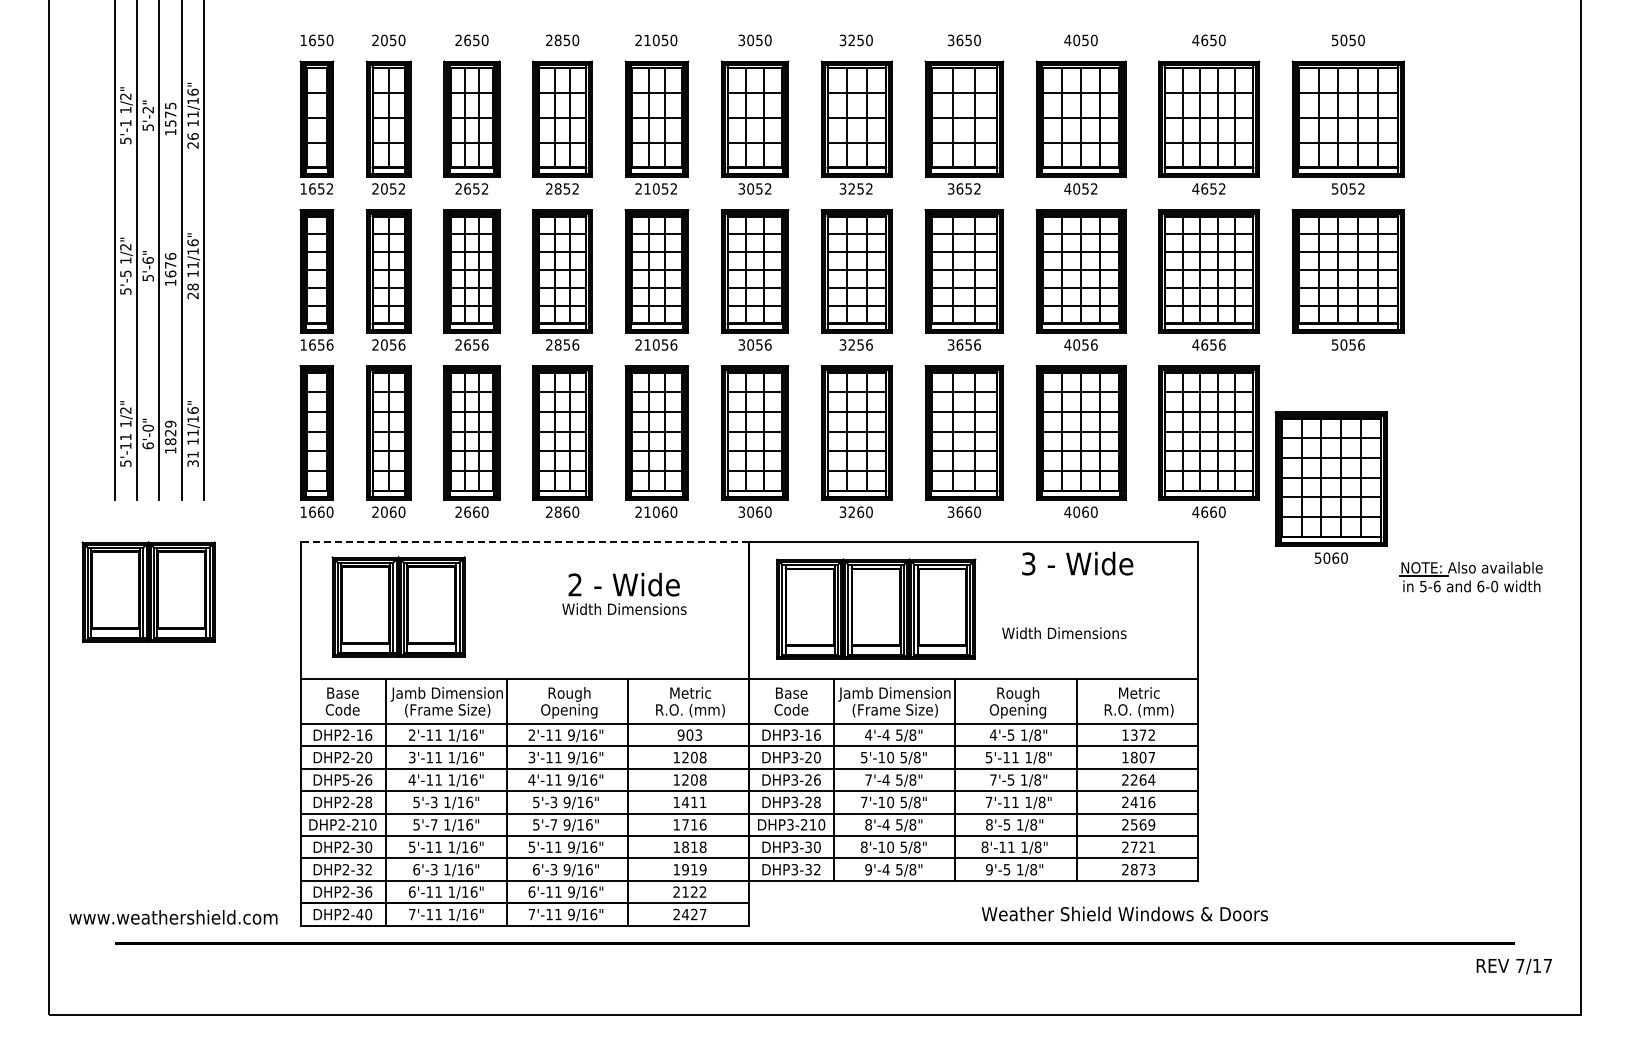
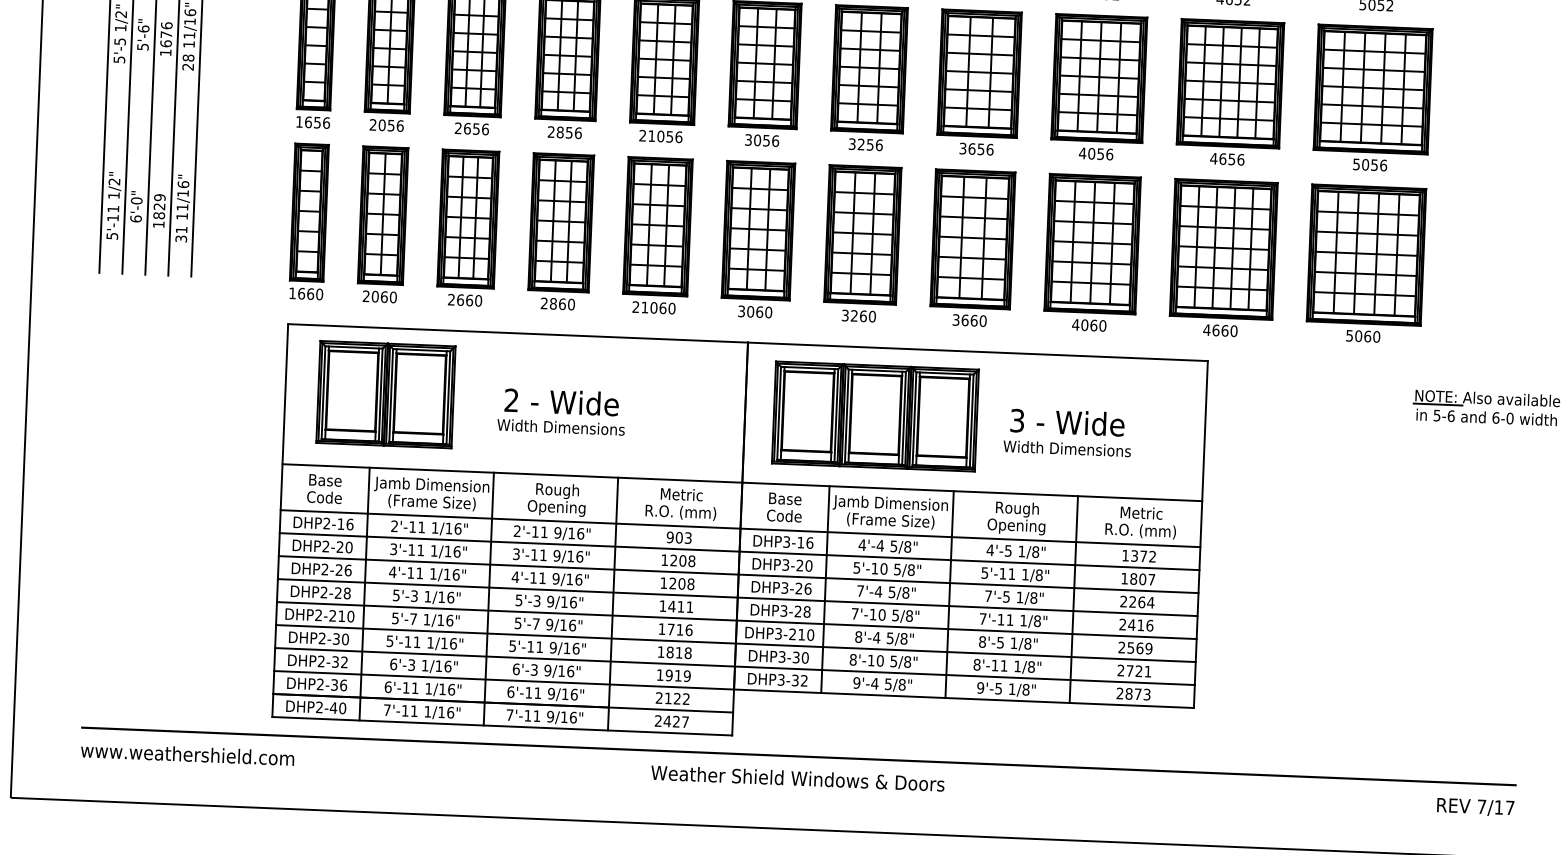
part: (1330, 487) -> (1365, 263), moved
line: (524, 542) -> (517, 333), dashed -> solid
text: (1077, 563) -> (1067, 422), moved
part: (148, 591) -> (130, 368), removed
text: (624, 593) -> (561, 411), moved
text: (345, 779) -> (324, 569), DHP5-26 -> DHP2-26
text: (1124, 913) -> (797, 777), moved
text: (173, 917) -> (187, 754), moved
text: (1513, 966) -> (1474, 807), moved

